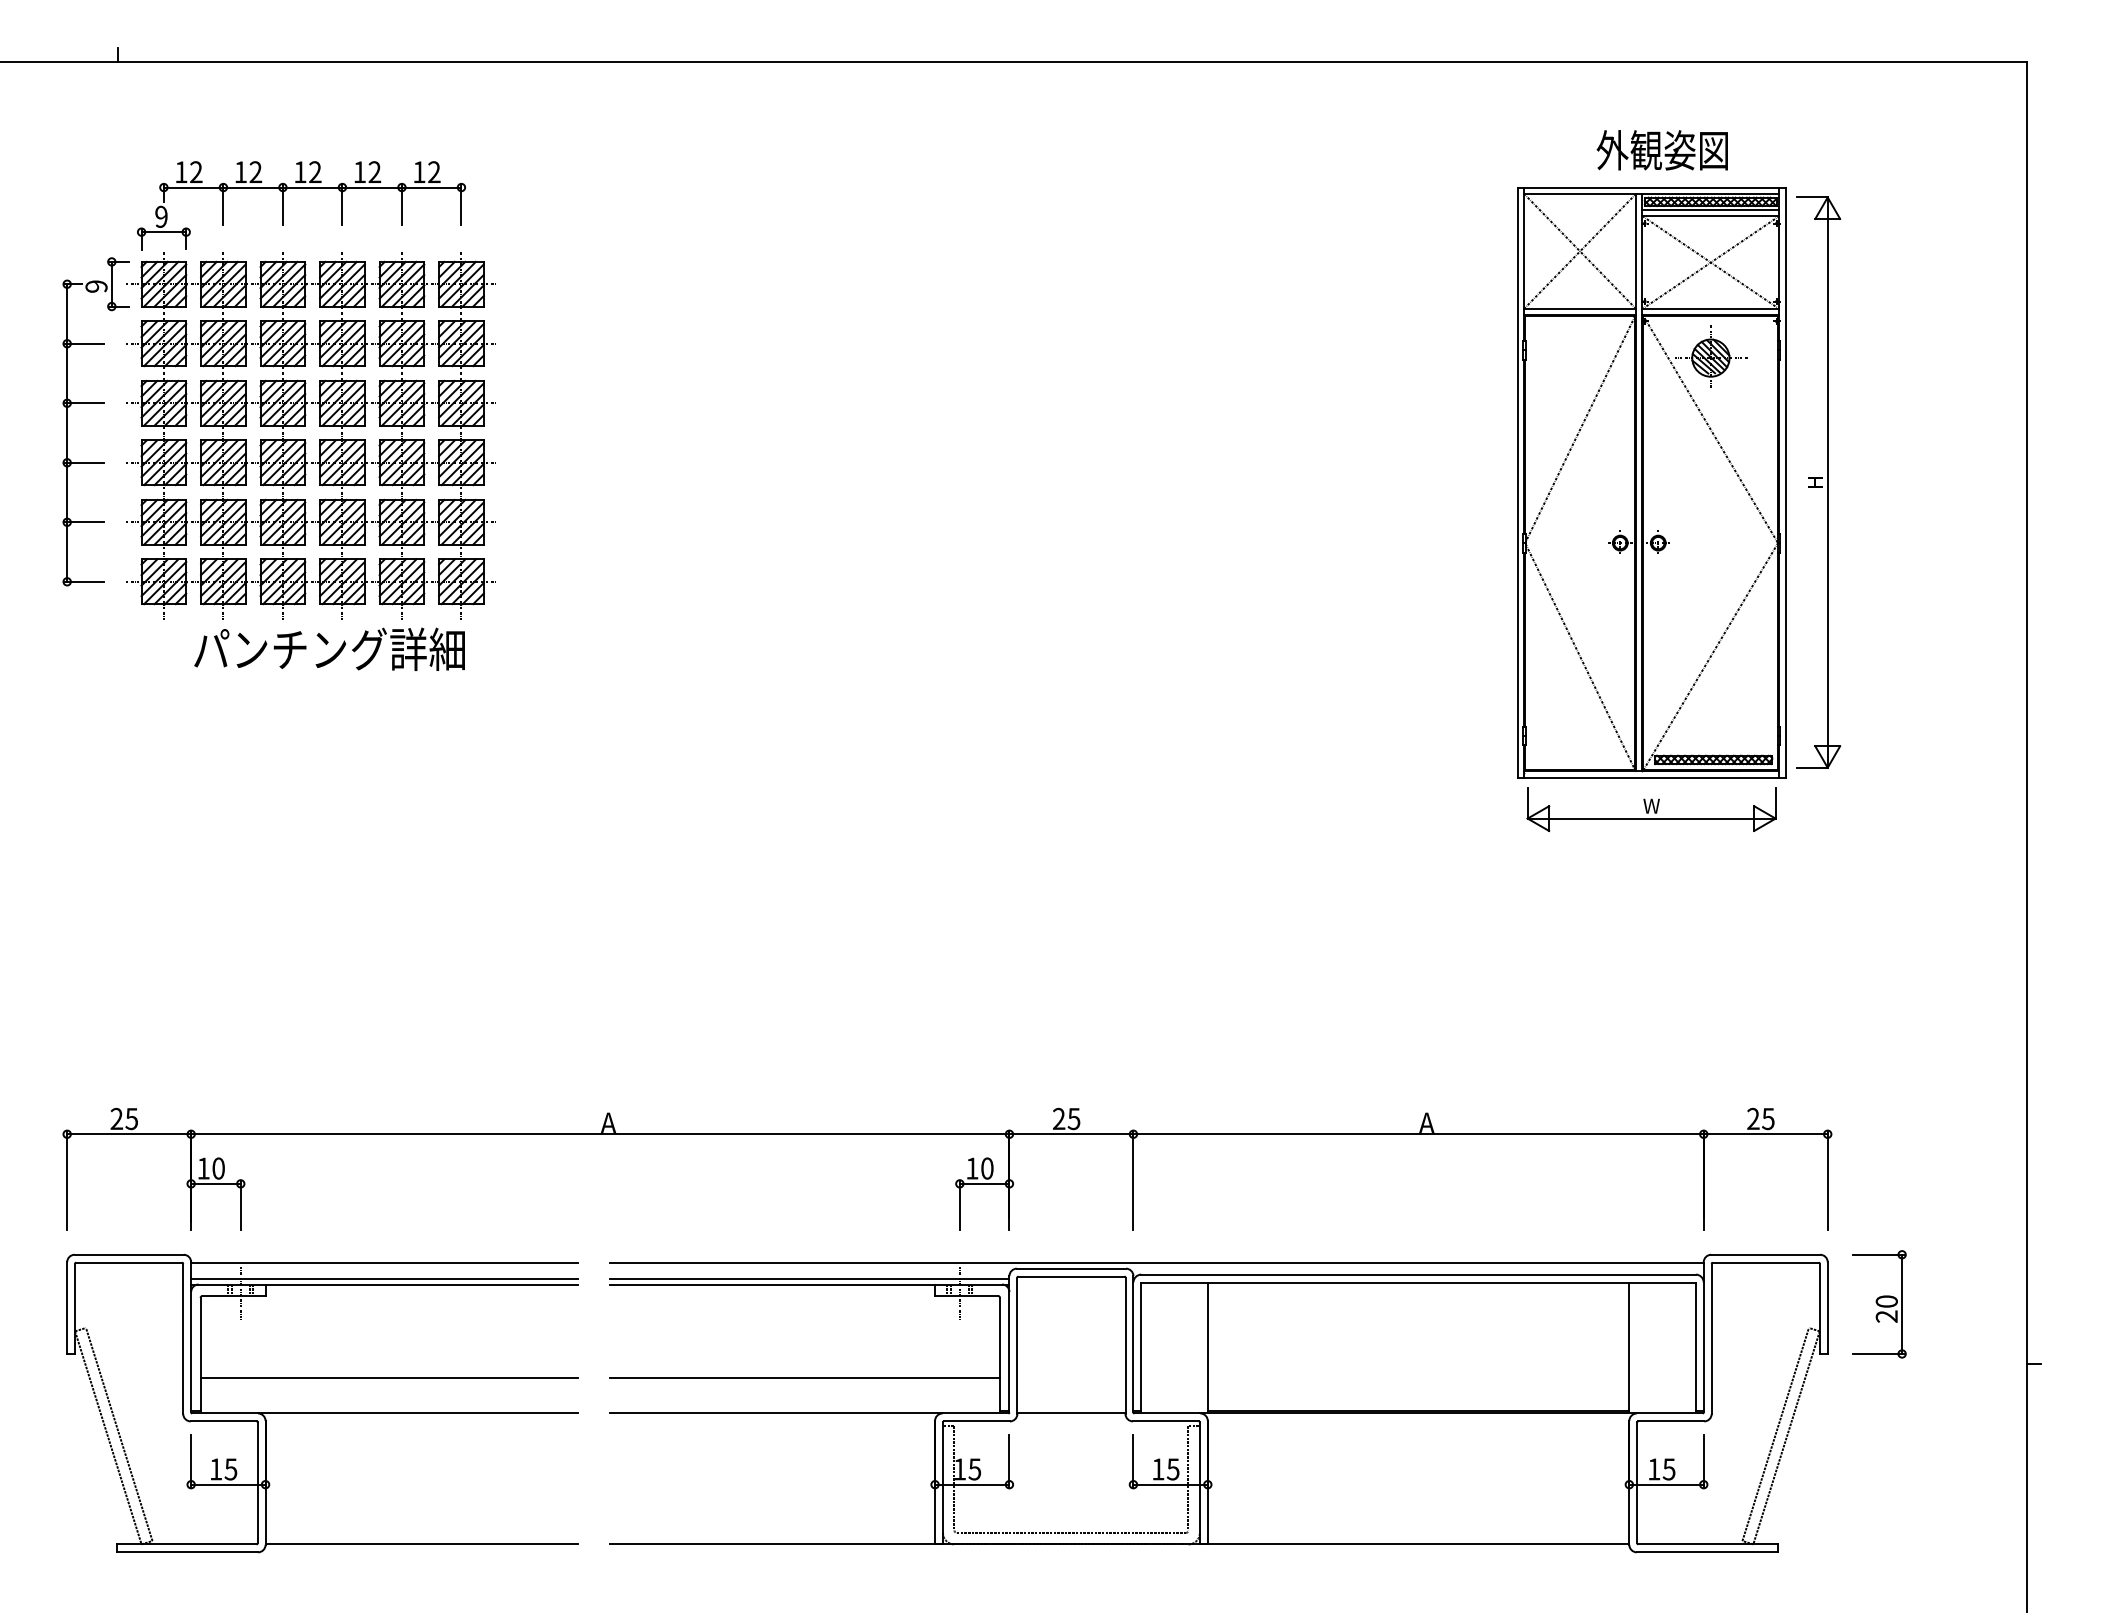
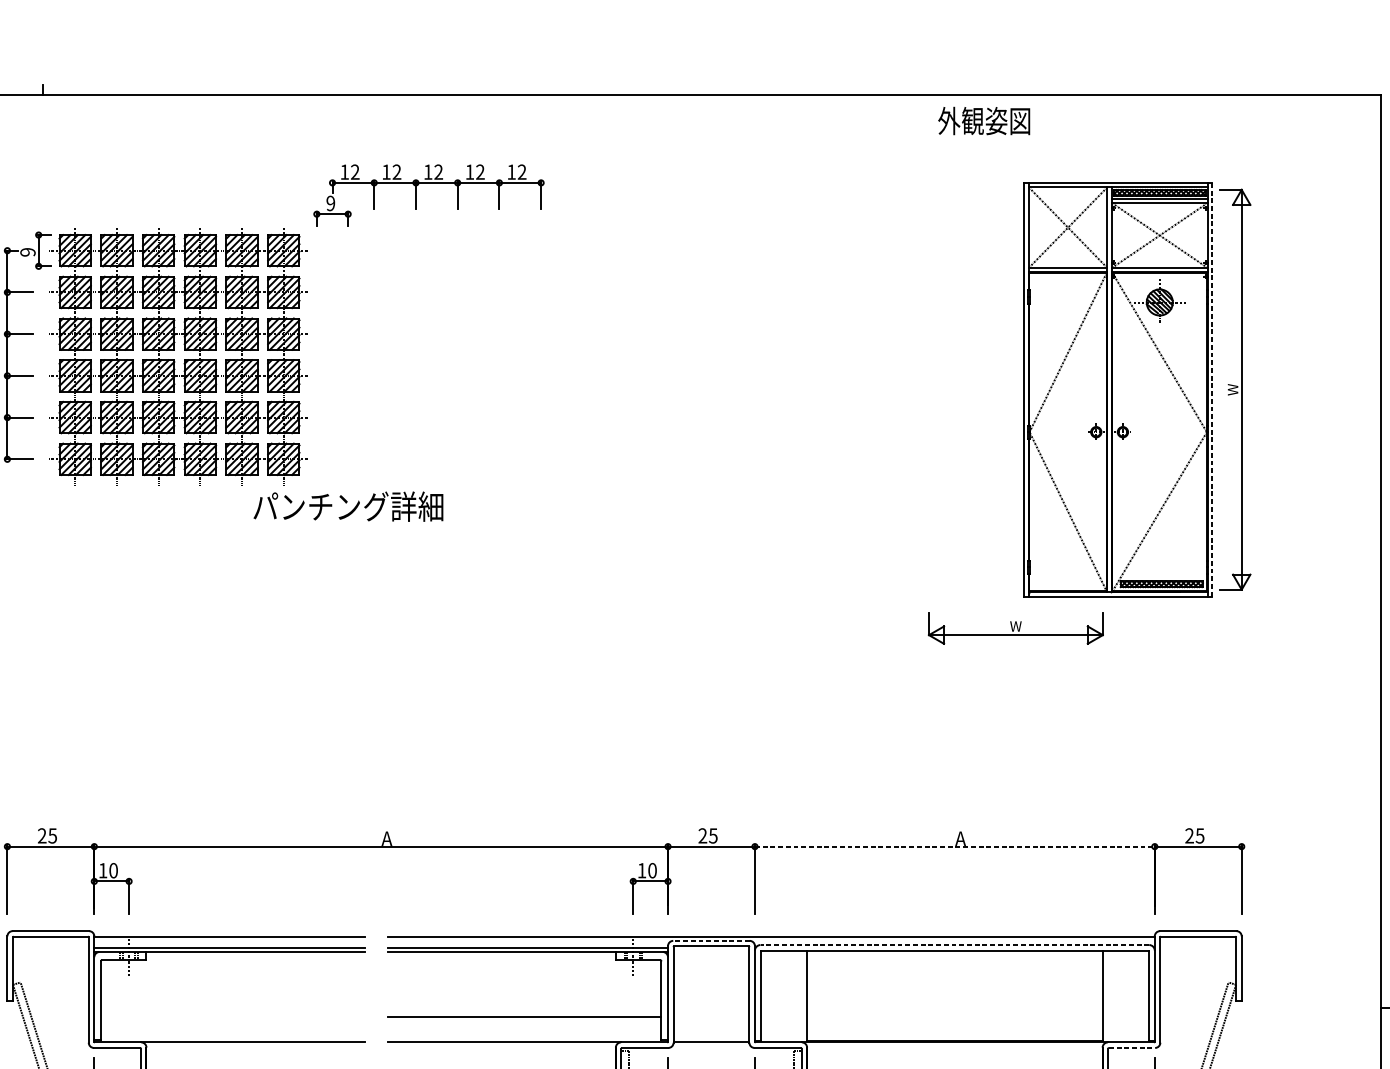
text: (1661, 150) -> (983, 121), moved
part: (301, 188) -> (428, 183), moved
text: (1815, 482) -> (1233, 389), H -> W
line: (1785, 483) -> (1212, 390), solid -> dashed
text: (329, 648) -> (348, 506), moved
part: (1651, 809) -> (1015, 628), moved
line: (1419, 1134) -> (955, 846), solid -> dashed
line: (1071, 1268) -> (711, 940), solid -> dashed
line: (1418, 1274) -> (954, 944), solid -> dashed
part: (1879, 1304) -> (1278, 965), removed
line: (388, 1377) -> (232, 1017), removed
line: (1671, 1421) -> (1132, 1048), solid -> dashed

